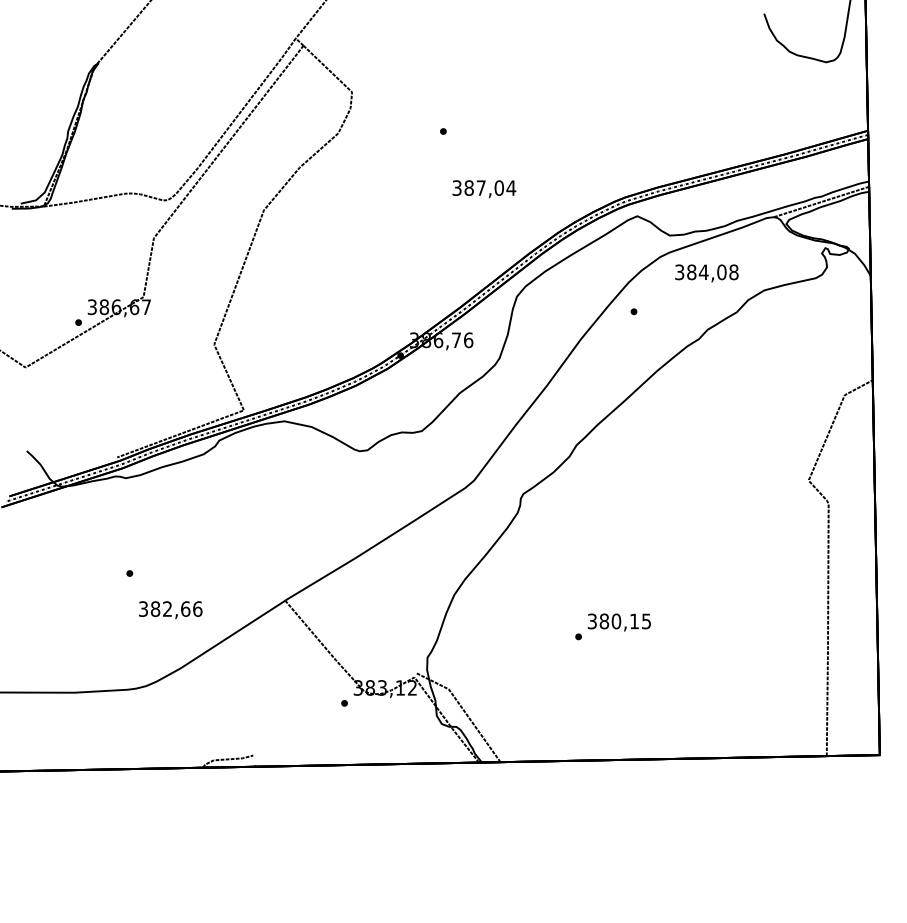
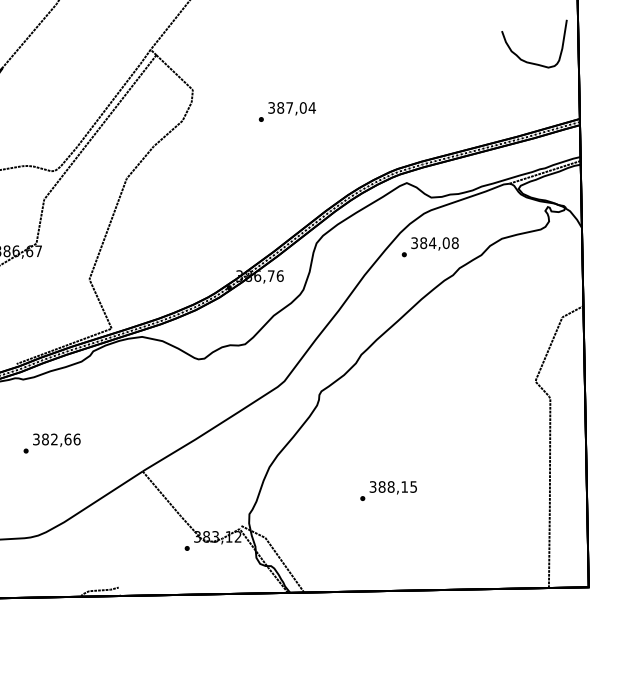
text: (484, 189) -> (292, 109), moved
text: (706, 273) -> (434, 244), moved
text: (170, 610) -> (56, 440), moved
text: (616, 621) -> (391, 487), 380,15 -> 388,15

